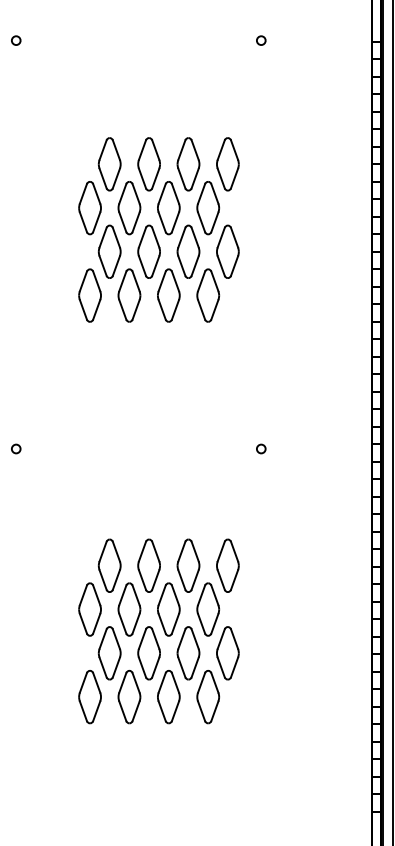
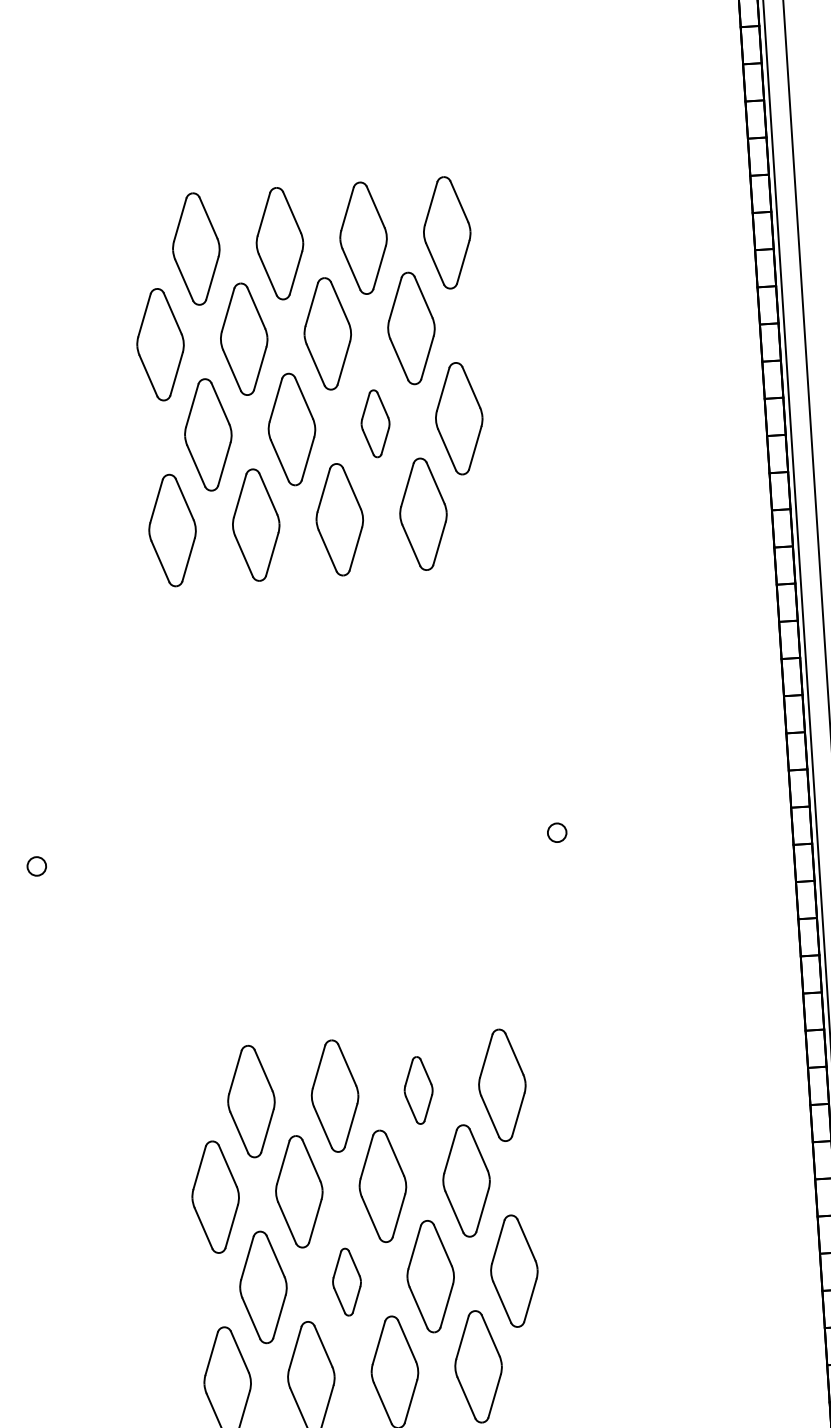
part: (188, 251) -> (375, 423), size x0.6
part: (188, 565) -> (418, 1090), size x0.6
part: (148, 653) -> (345, 1282), size x0.6

